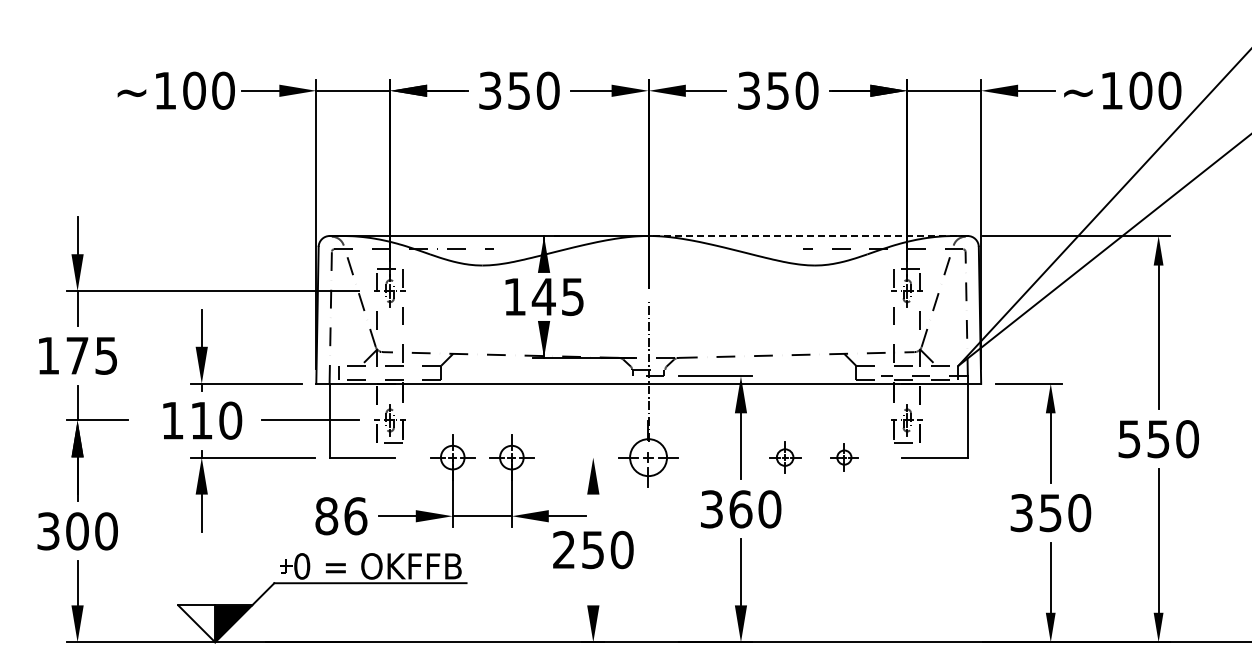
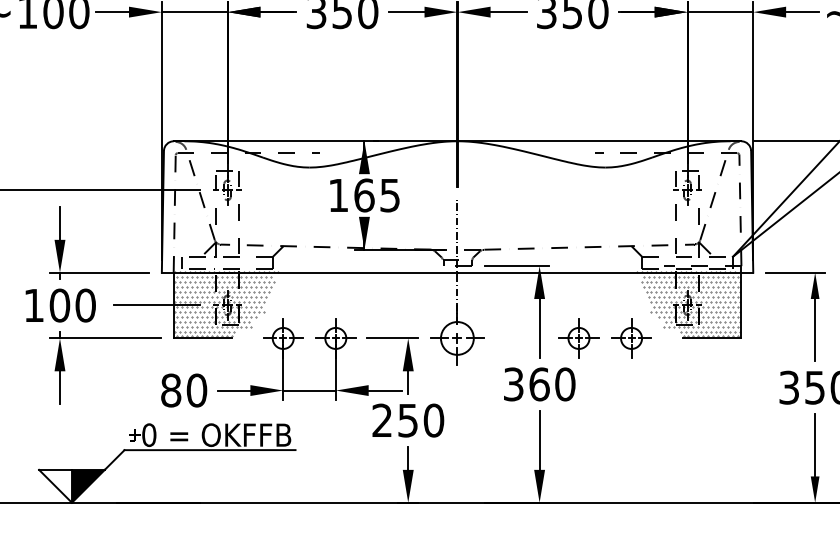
line: (808, 236) -> (599, 141), dashed -> solid
text: (543, 296) -> (363, 195), 145 -> 165
hatch: (388, 419) -> (226, 304), added
hatch: (908, 419) -> (688, 304), added
text: (201, 420) -> (59, 305), 110 -> 100
line: (575, 457) -> (392, 338), added
part: (784, 457) -> (578, 338), size x1.43
part: (844, 457) -> (631, 338), size x1.67
line: (593, 507) -> (408, 382), added
text: (355, 516) -> (196, 390), 86 -> 80
line: (593, 592) -> (408, 458), added

